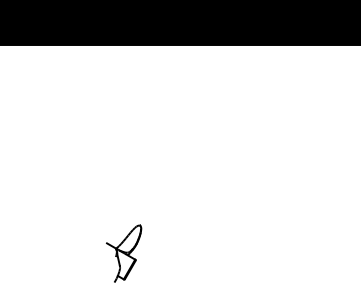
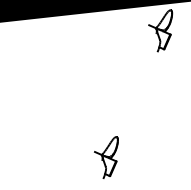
part: (220, 83) -> (162, 31), added

